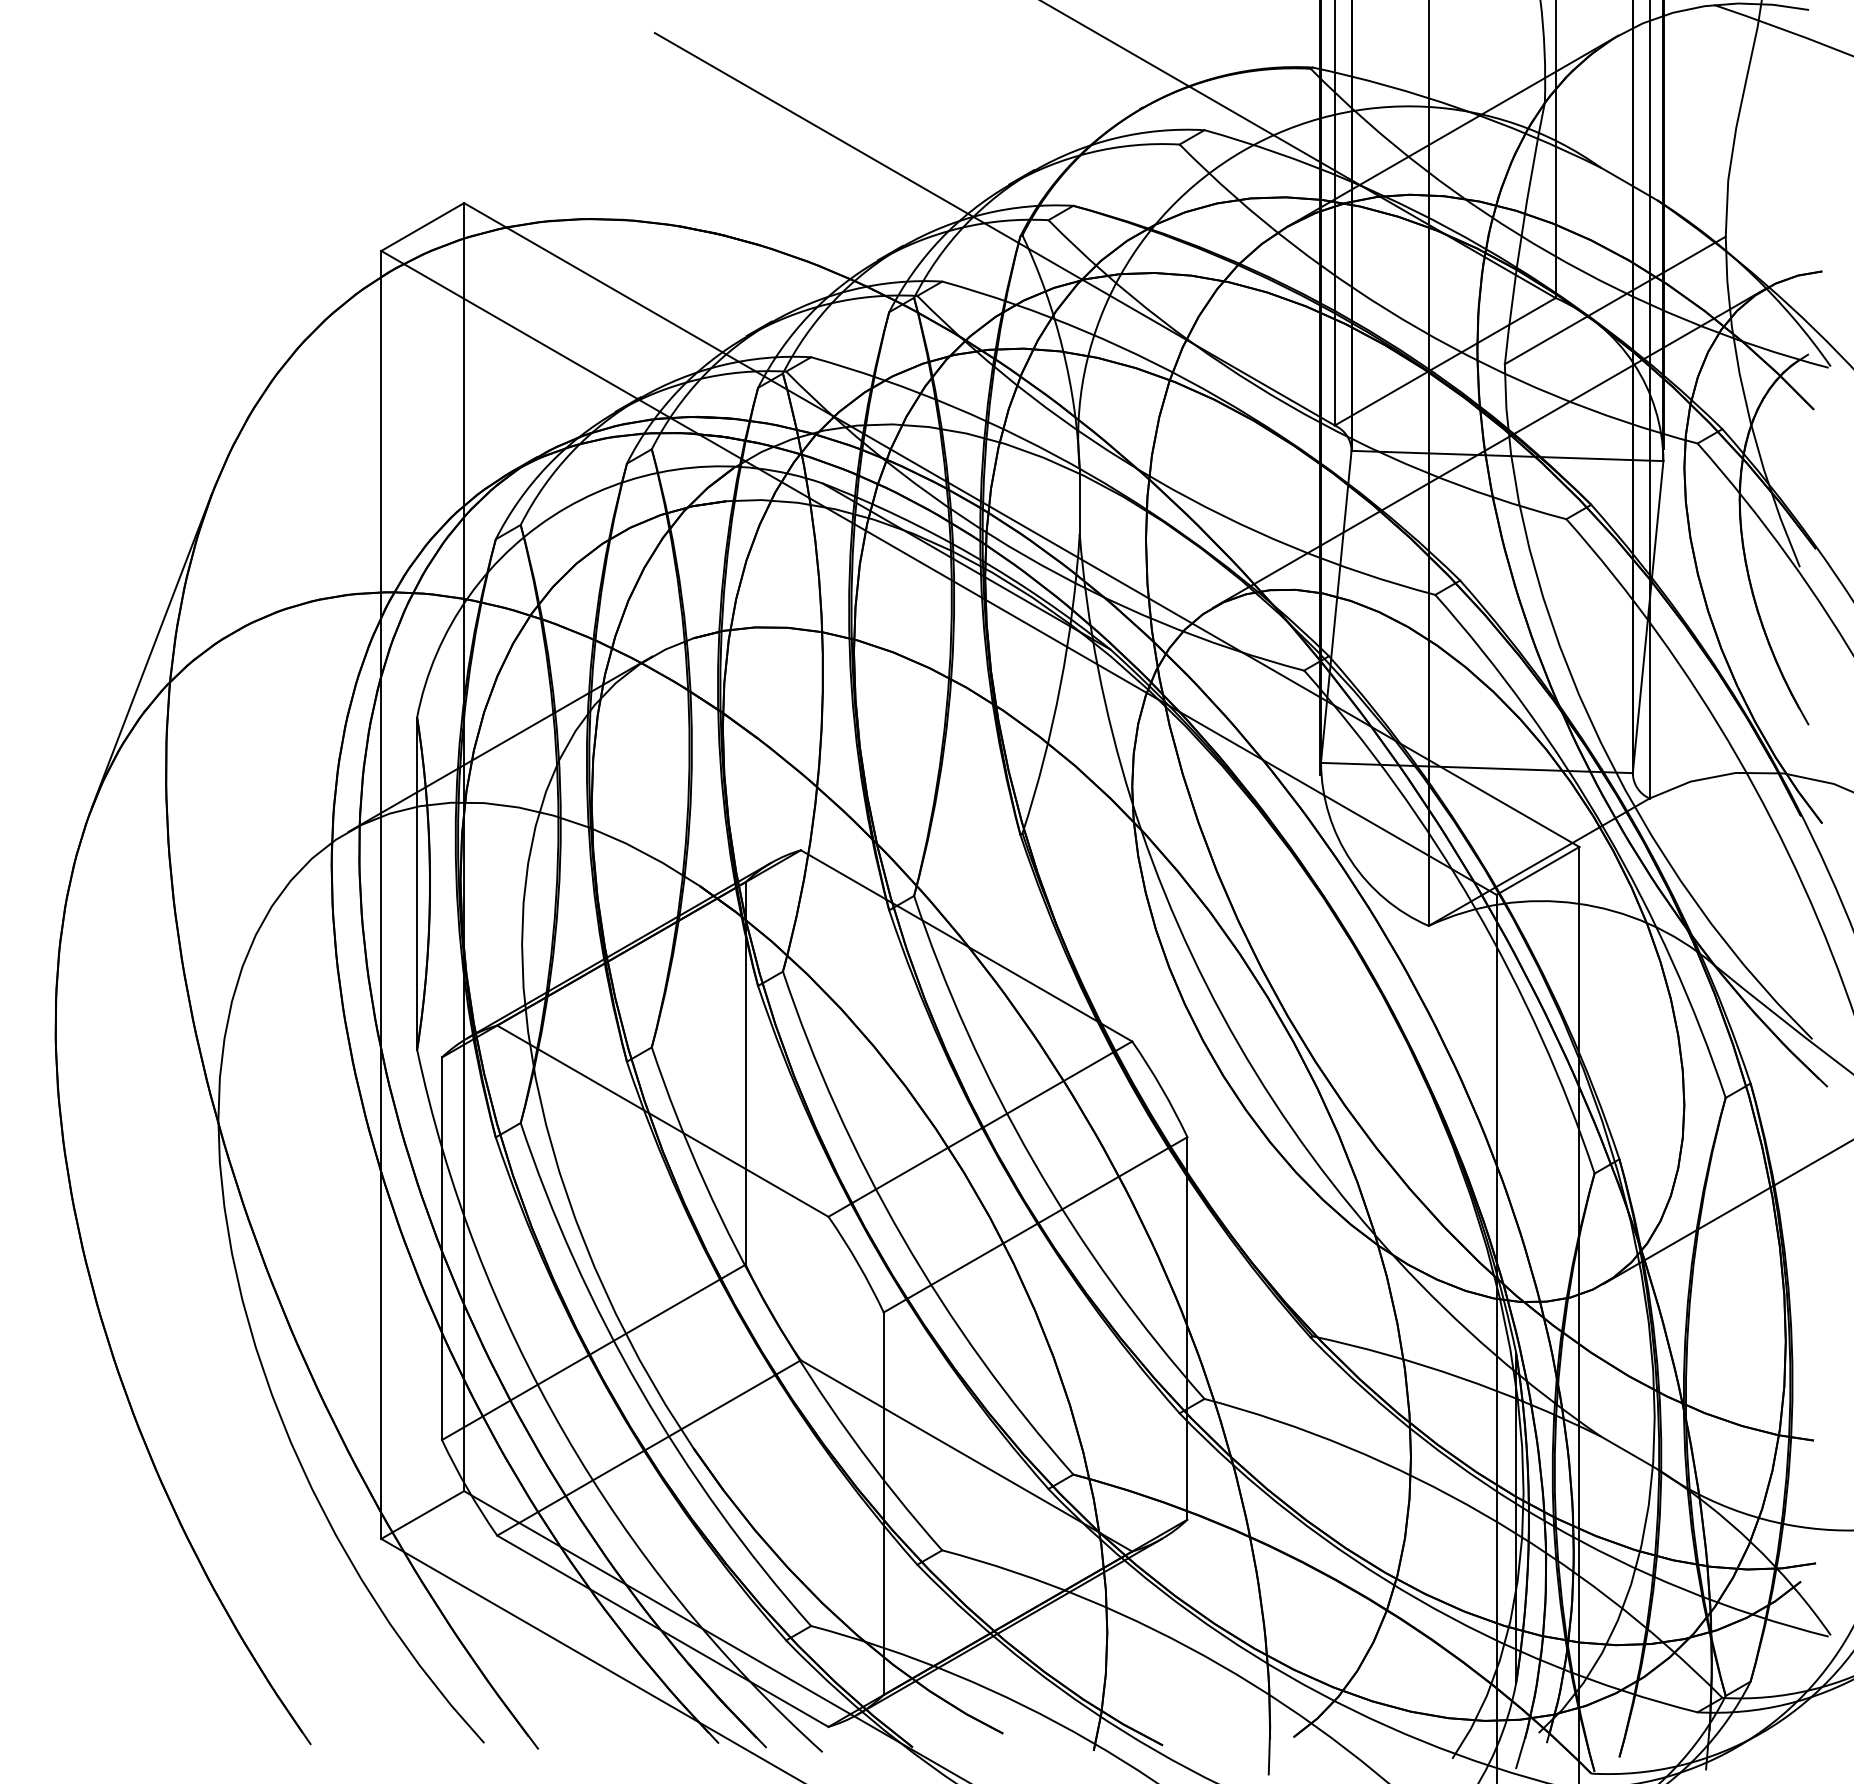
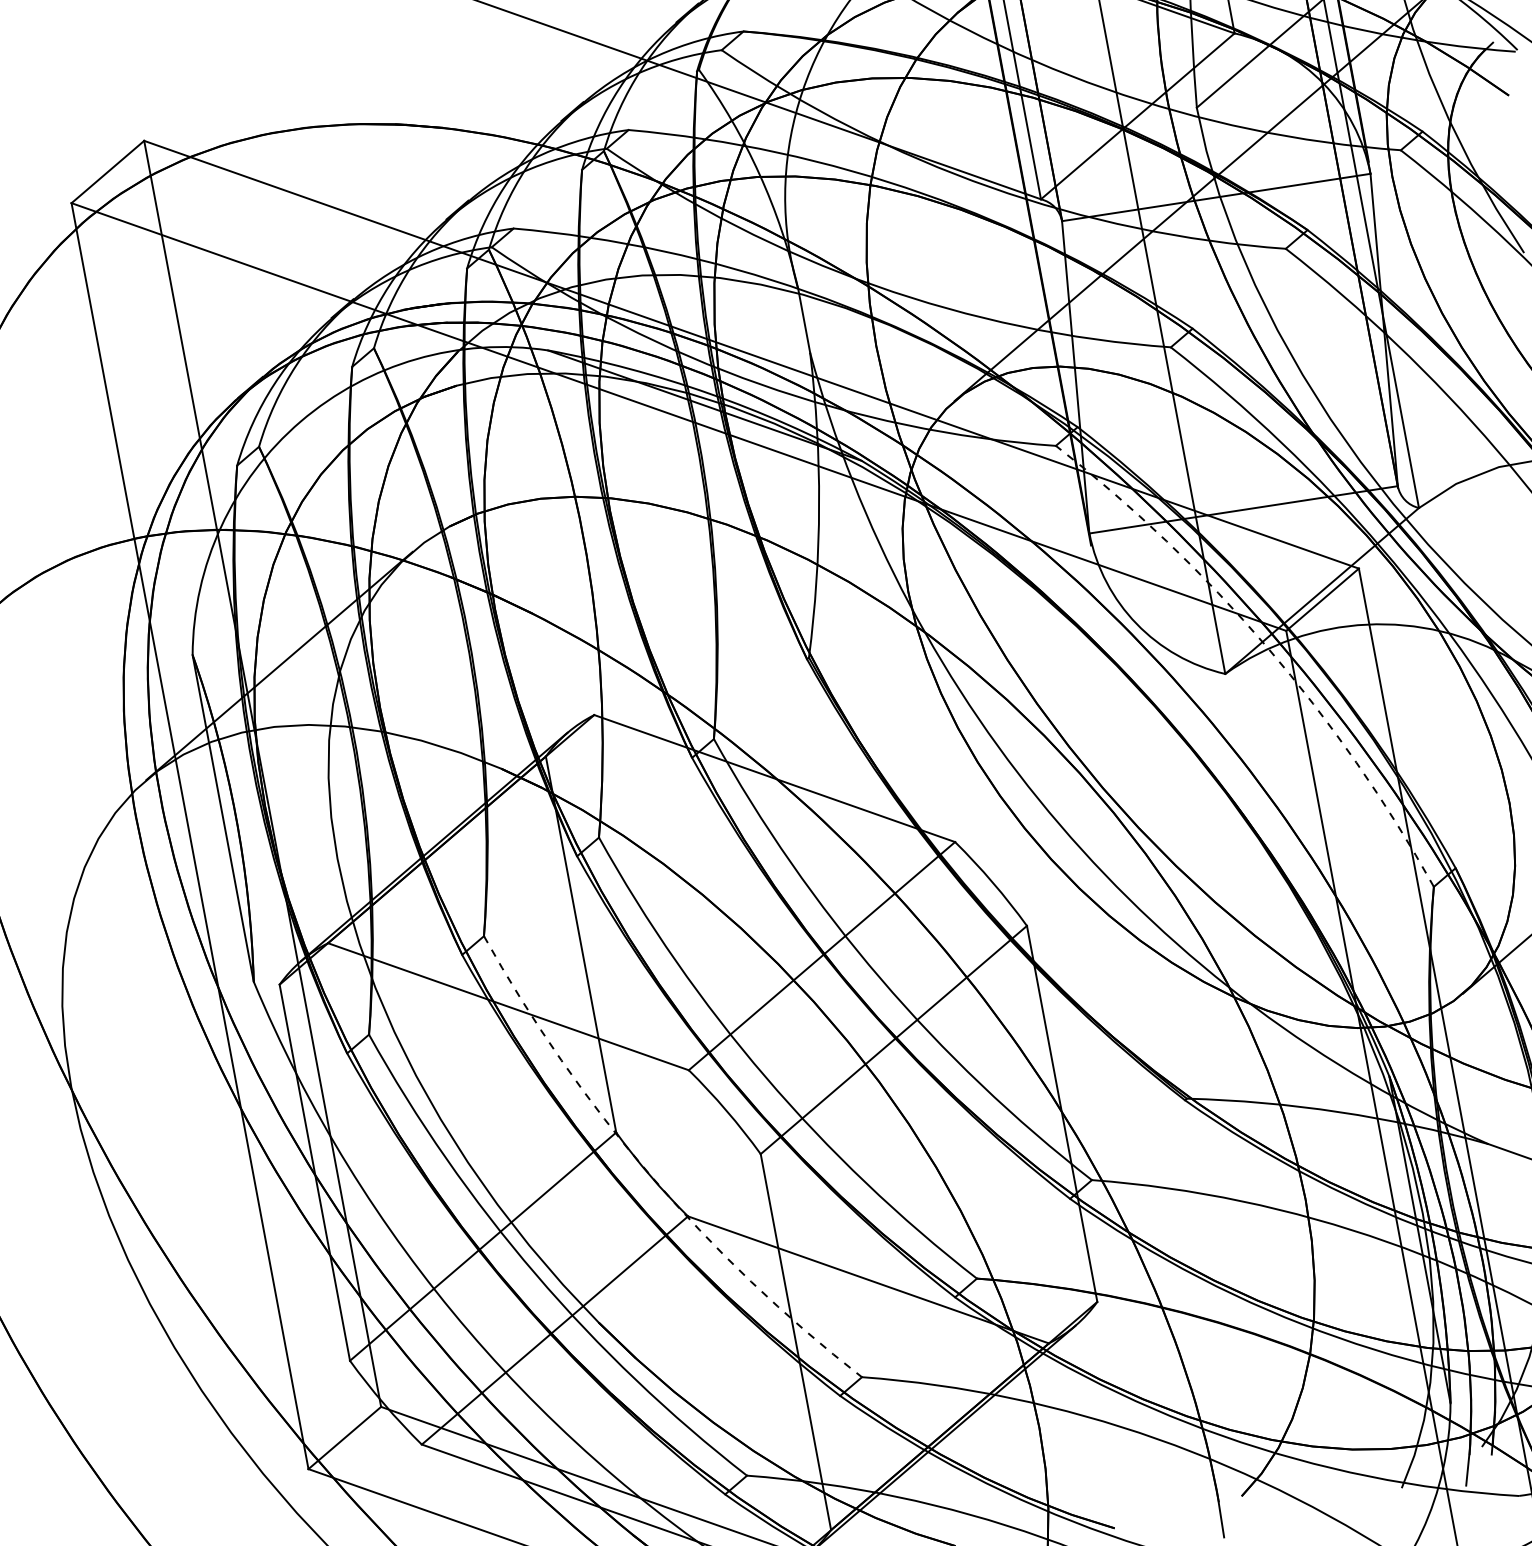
arc: (1474, 907) -> (1266, 647), solid -> dashed
arc: (771, 1313) -> (650, 1175), solid -> dashed

